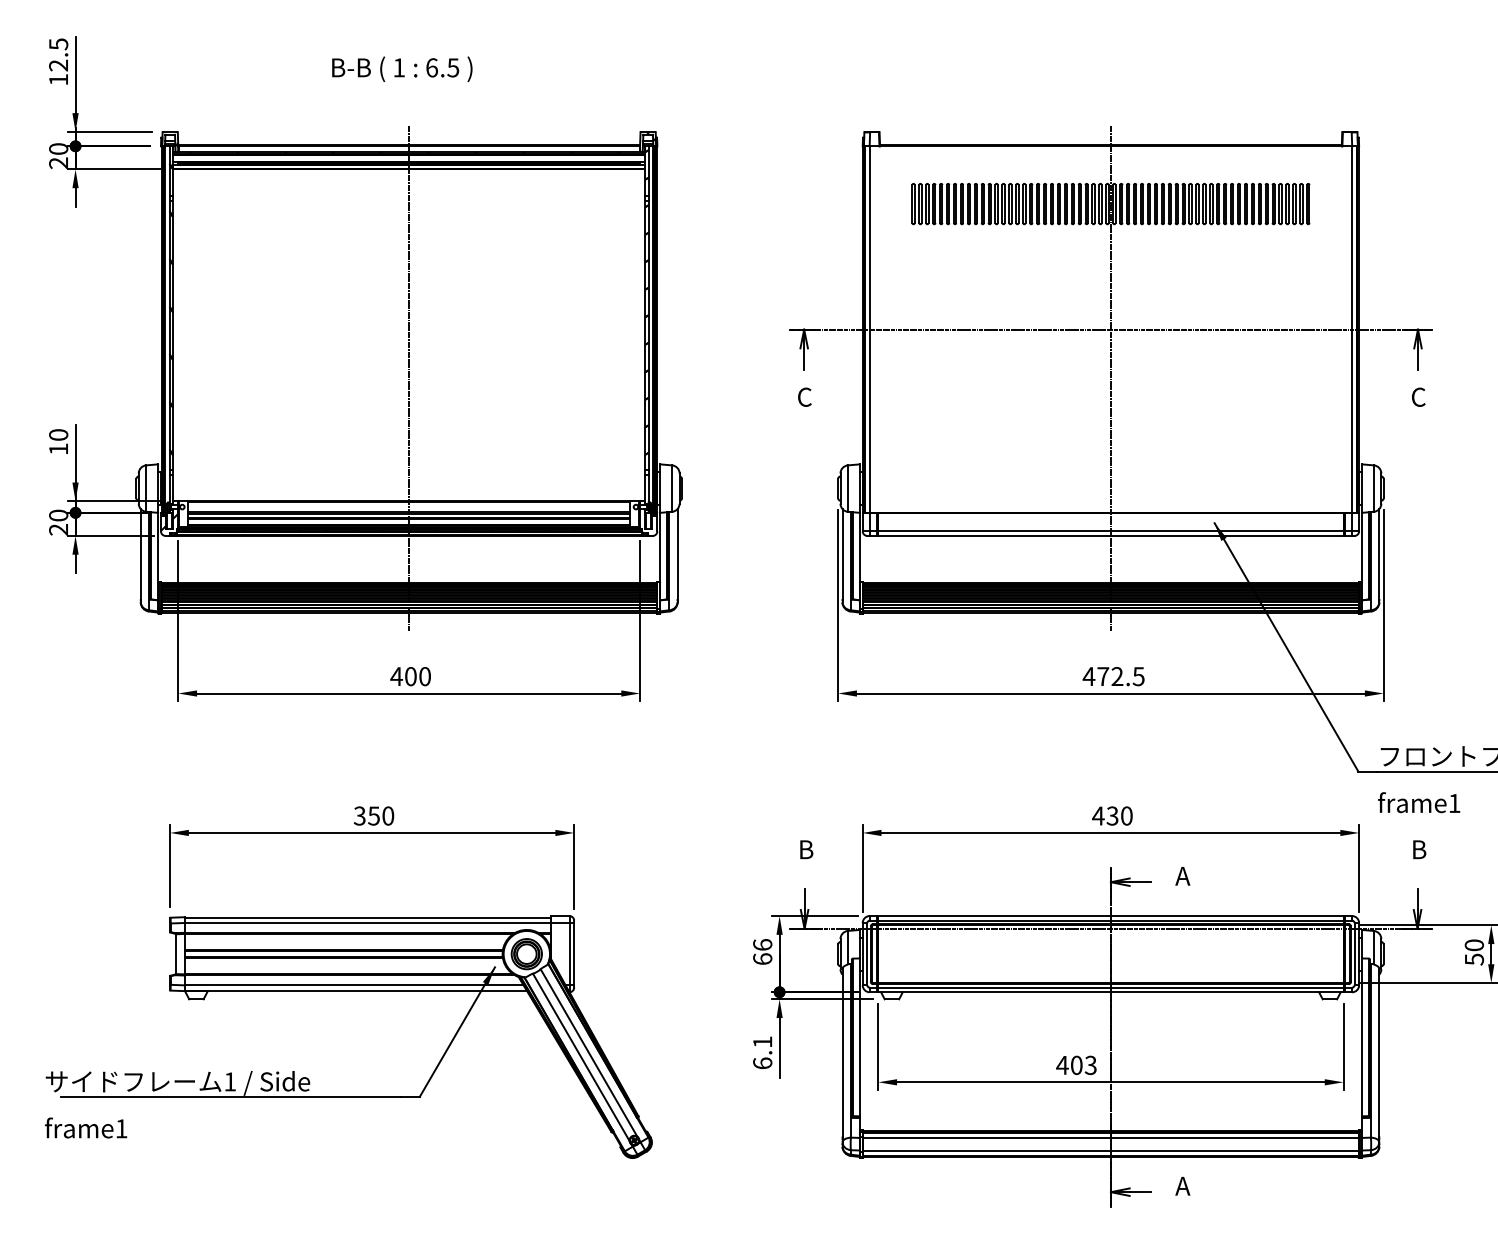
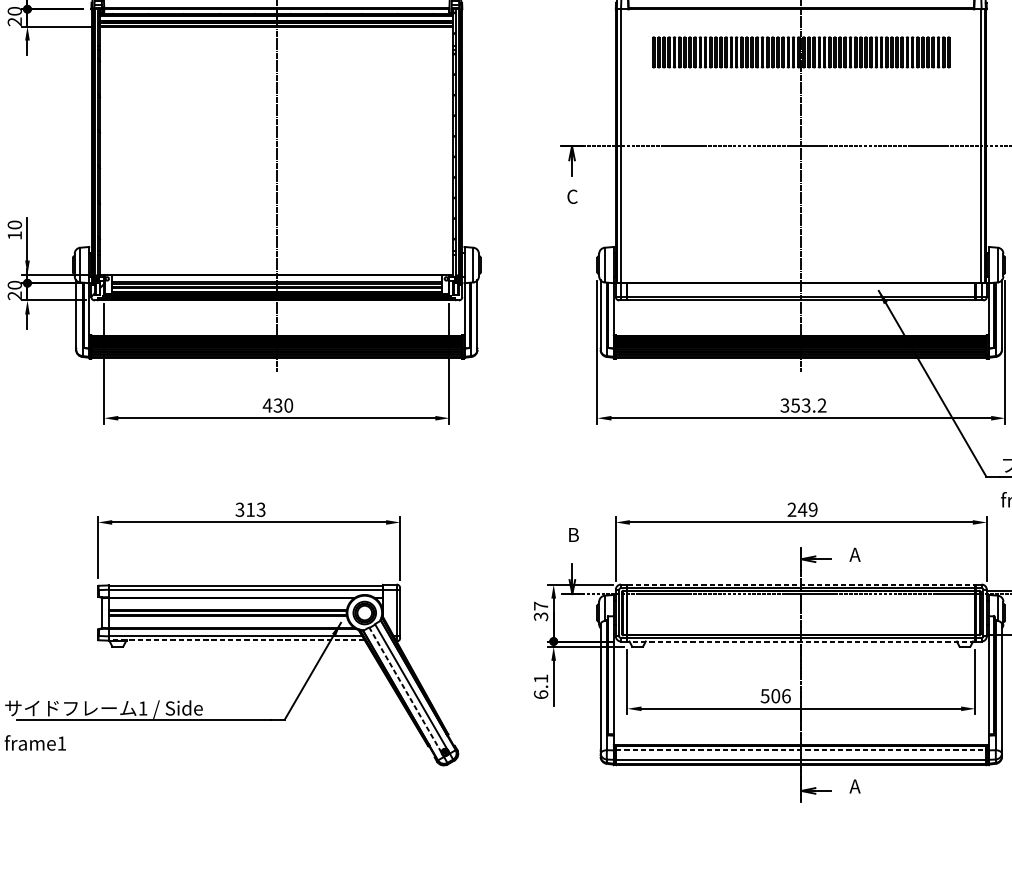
text: (410, 676) -> (277, 405), 400 -> 430
text: (1113, 676) -> (803, 405), 472.5 -> 353.2
text: (381, 815) -> (256, 509), 350 -> 313
text: (1112, 815) -> (802, 509), 430 -> 249
line: (1110, 916) -> (801, 584), solid -> dashed
text: (762, 952) -> (540, 611), 66 -> 37
line: (355, 990) -> (236, 640), solid -> dashed
line: (1110, 992) -> (801, 641), solid -> dashed
line: (581, 1057) -> (405, 690), solid -> dashed
text: (1076, 1065) -> (775, 696), 403 -> 506
line: (1110, 1137) -> (801, 750), solid -> dashed

